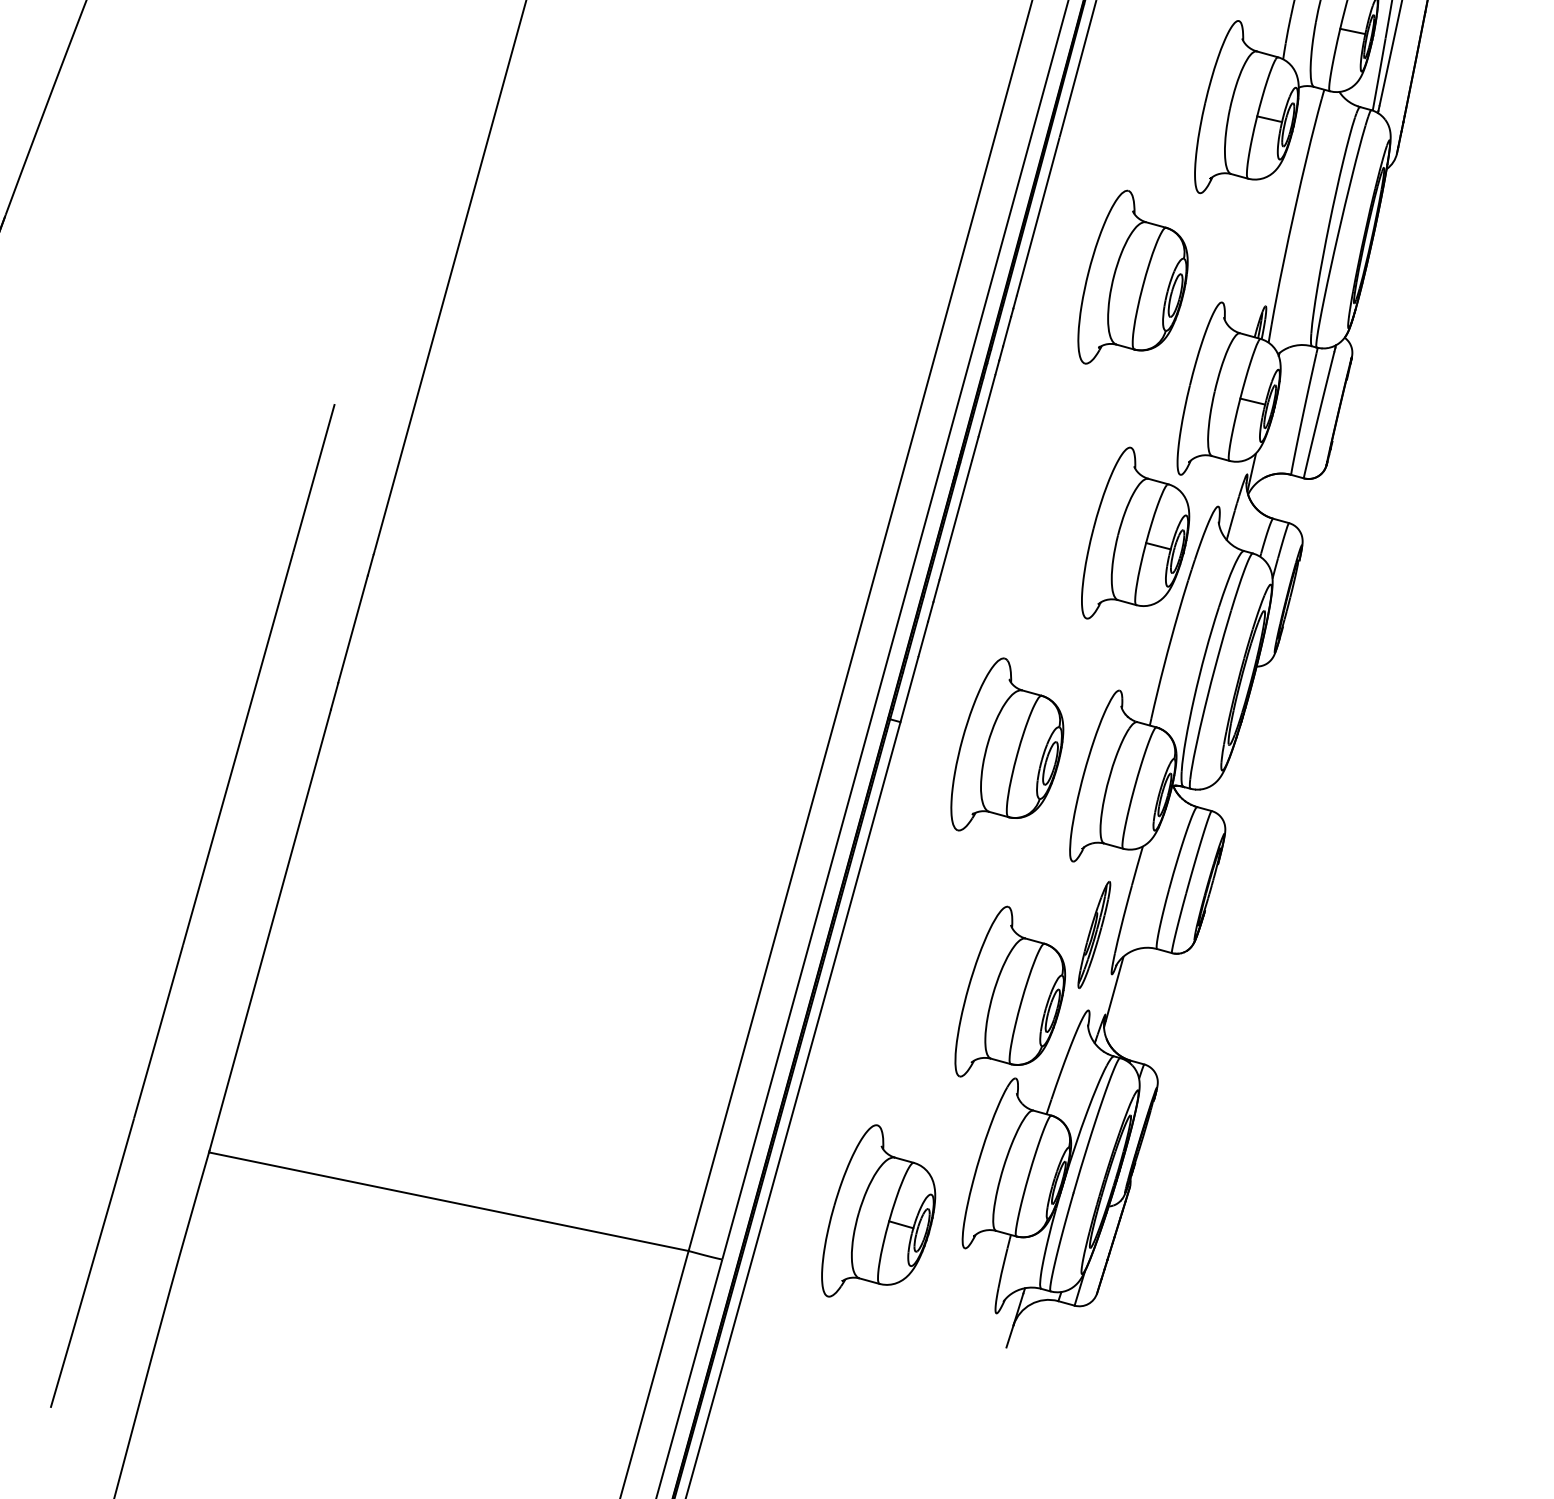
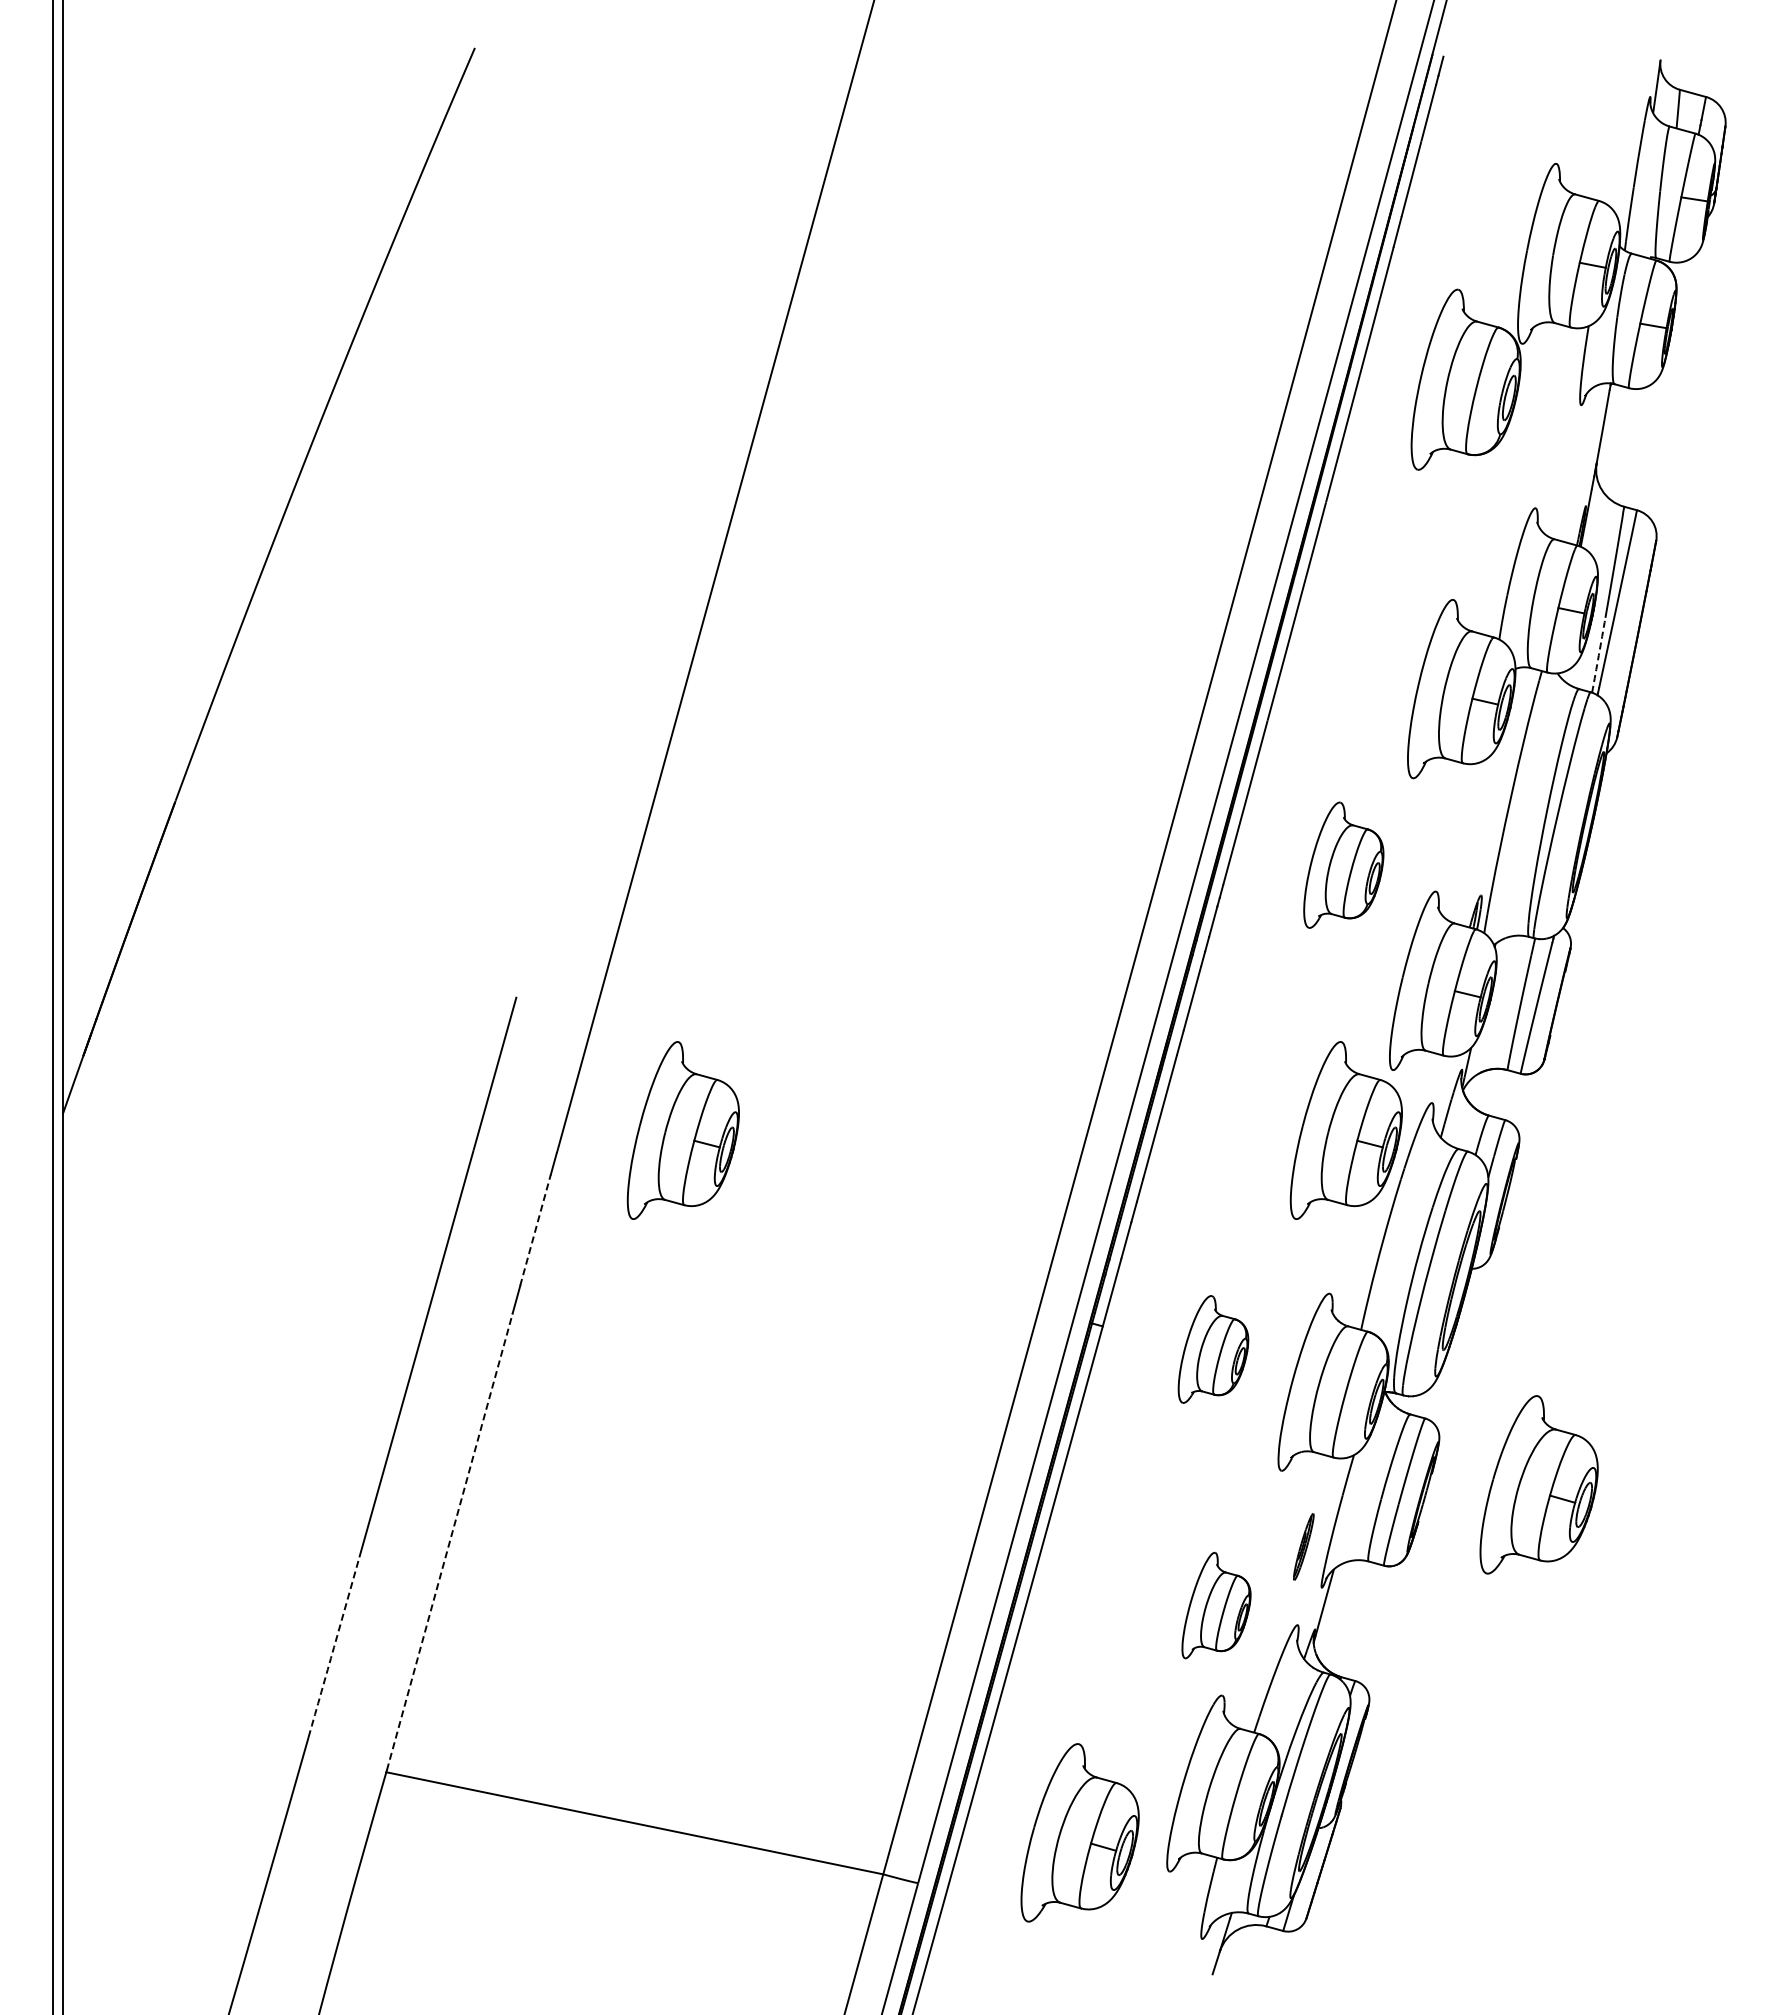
arc: (1378, 74) -> (1598, 655), solid -> dashed
part: (1132, 276) -> (1343, 864), size x0.7
part: (494, 533) -> (682, 1130), added
line: (353, 629) -> (535, 1230), solid -> dashed
part: (1007, 744) -> (1213, 1349), size x0.6
part: (1320, 874) -> (1538, 1484), added
line: (270, 929) -> (449, 1541), solid -> dashed
part: (1094, 934) -> (1303, 1546), size x0.6
part: (1010, 991) -> (1216, 1605), size x0.6
arc: (159, 1032) -> (334, 1647), solid -> dashed

